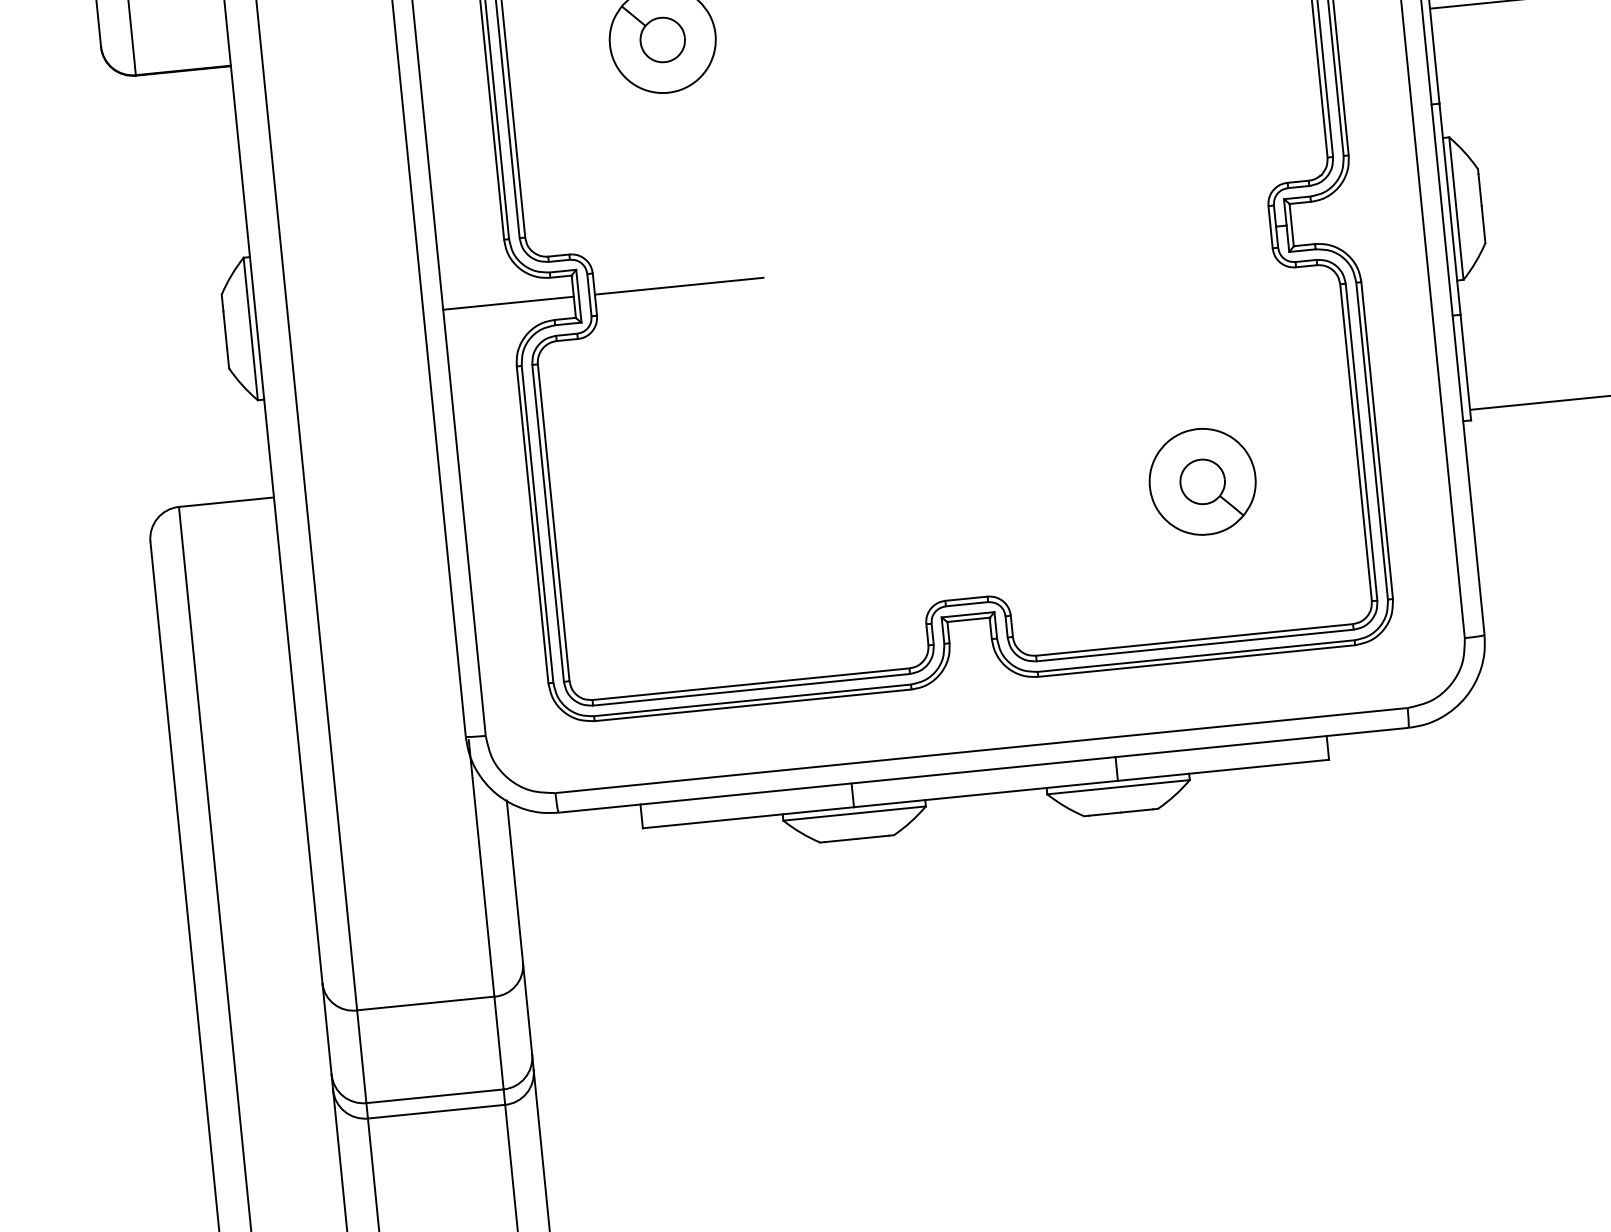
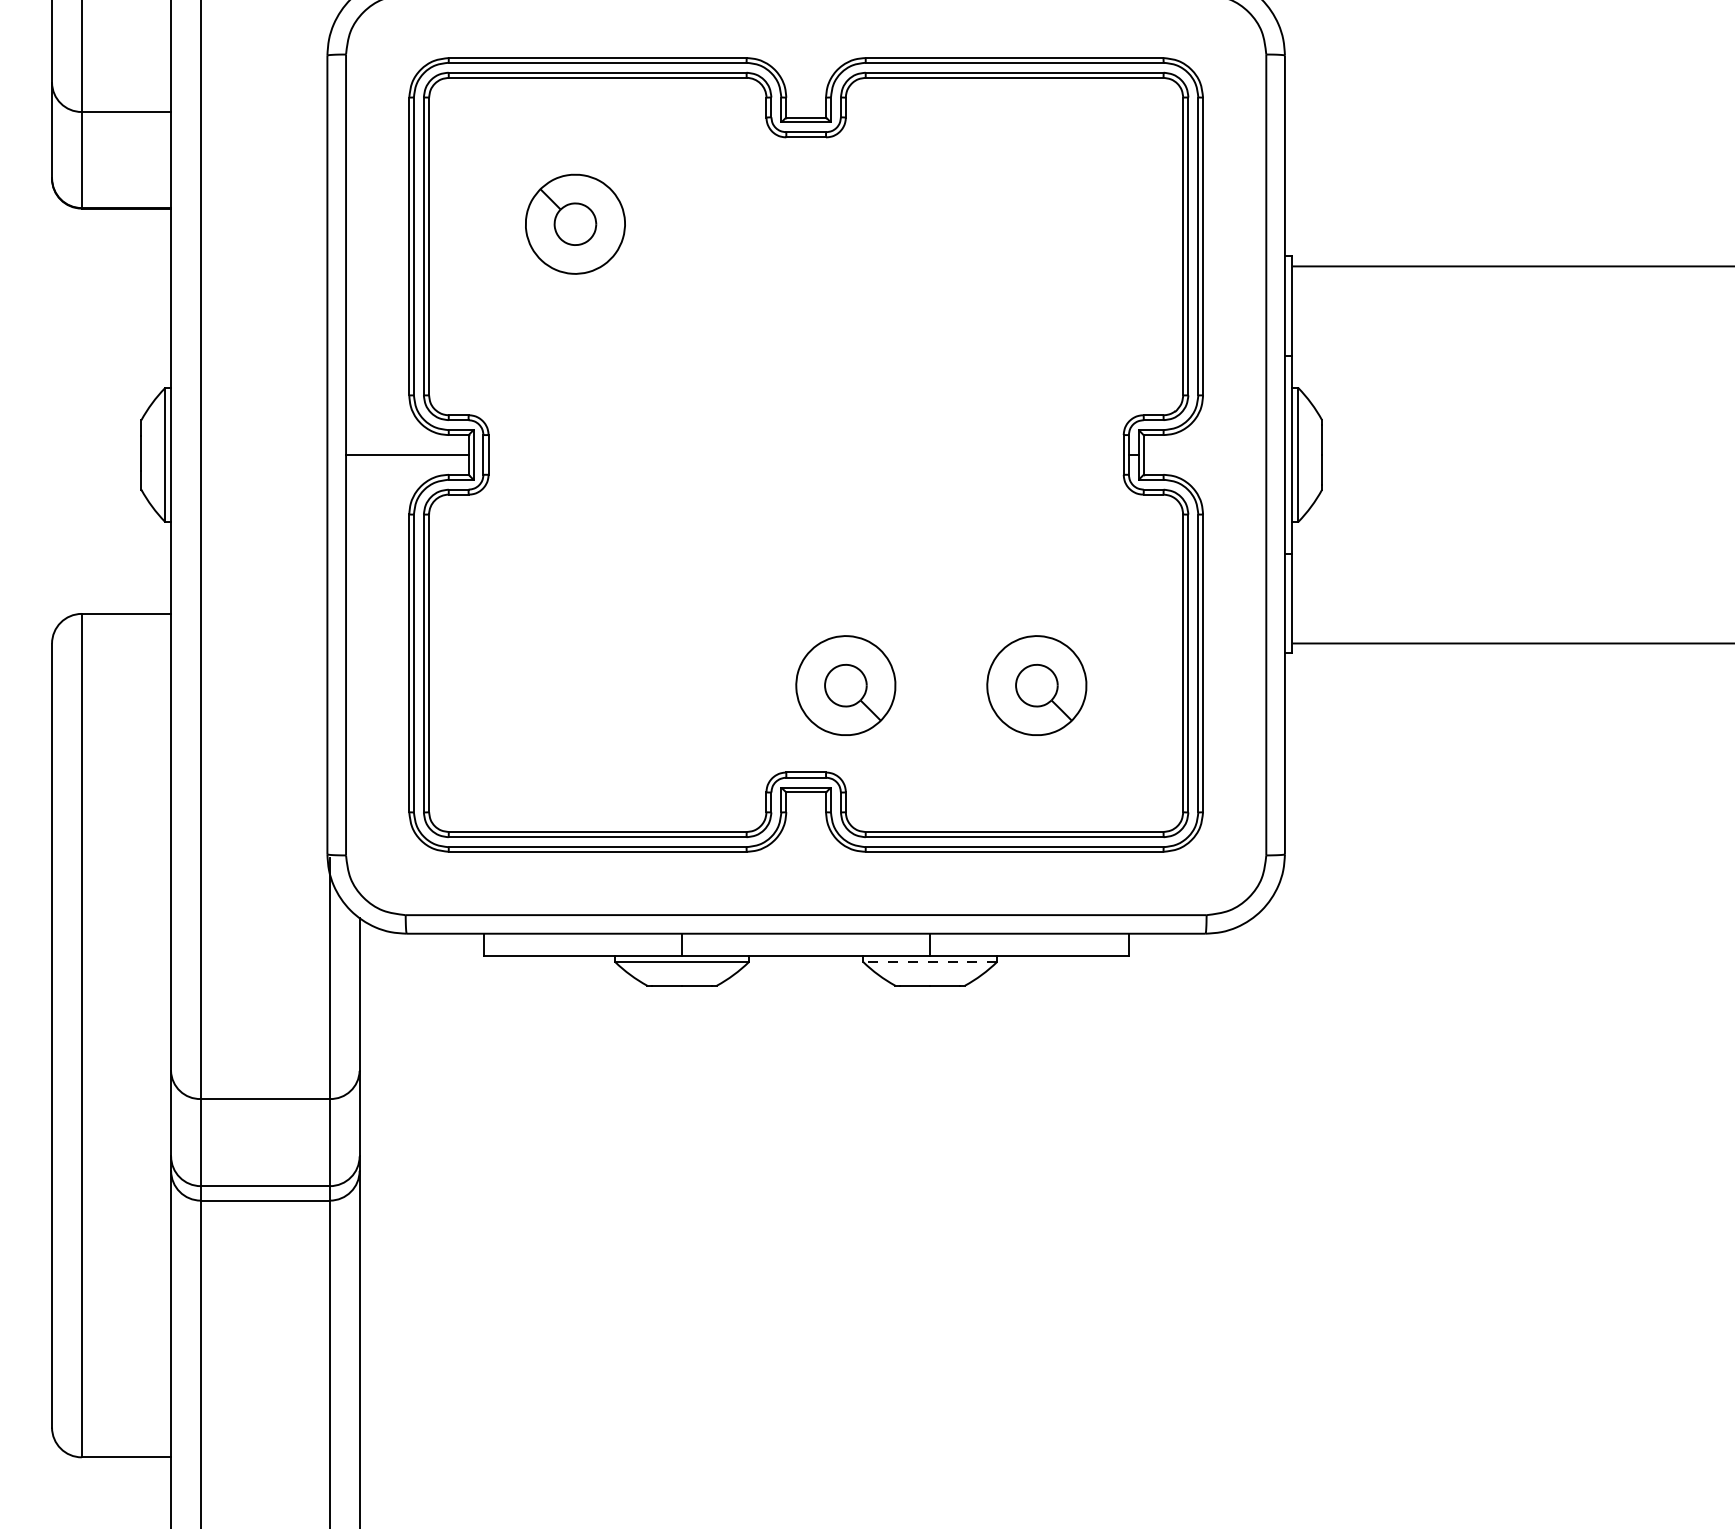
line: (678, 285) -> (567, 454), removed
part: (999, 502) -> (845, 685), added
line: (1118, 787) -> (930, 962), solid -> dashed

